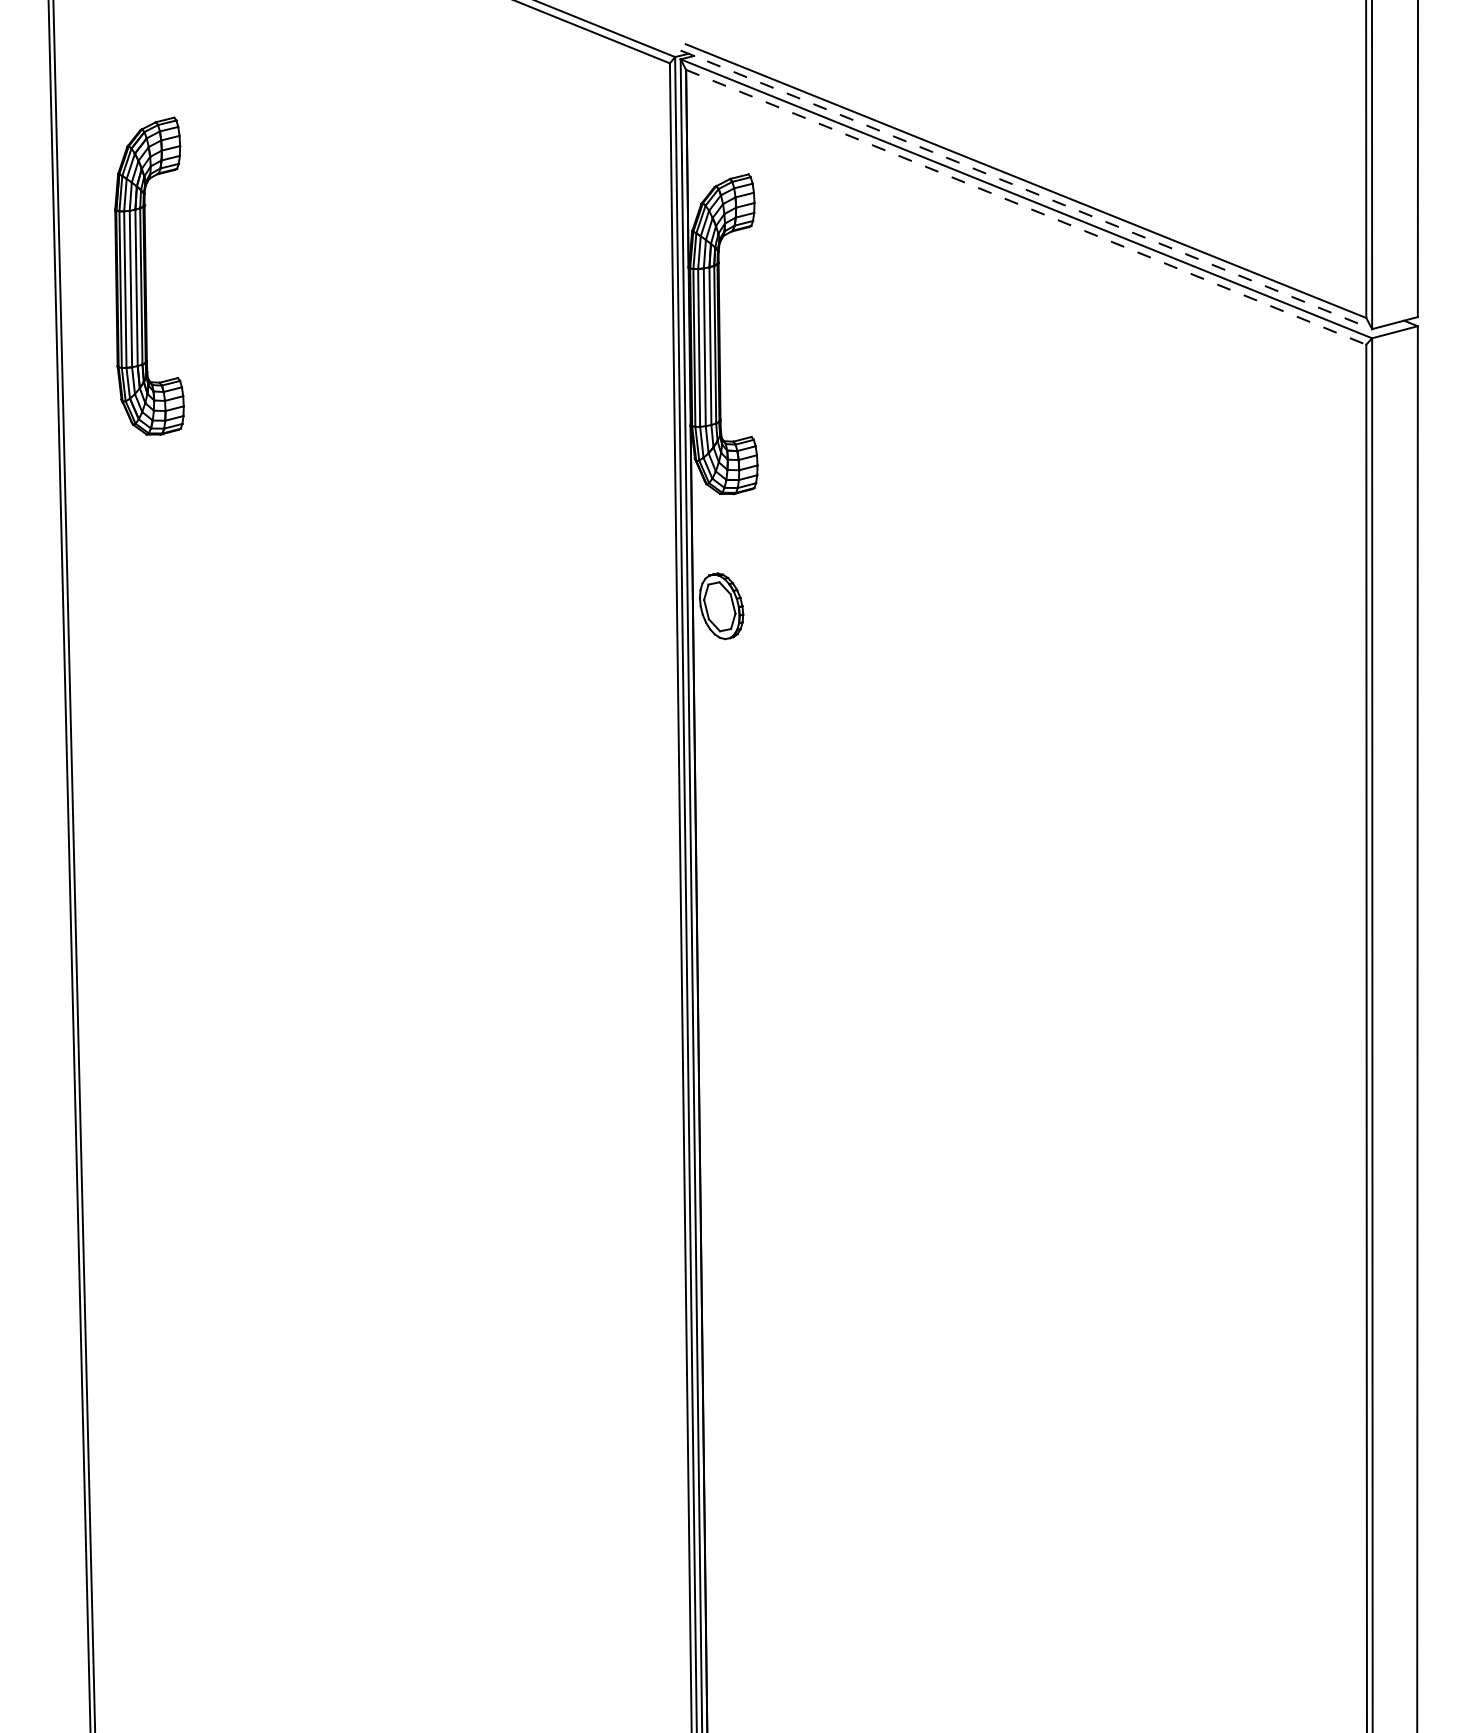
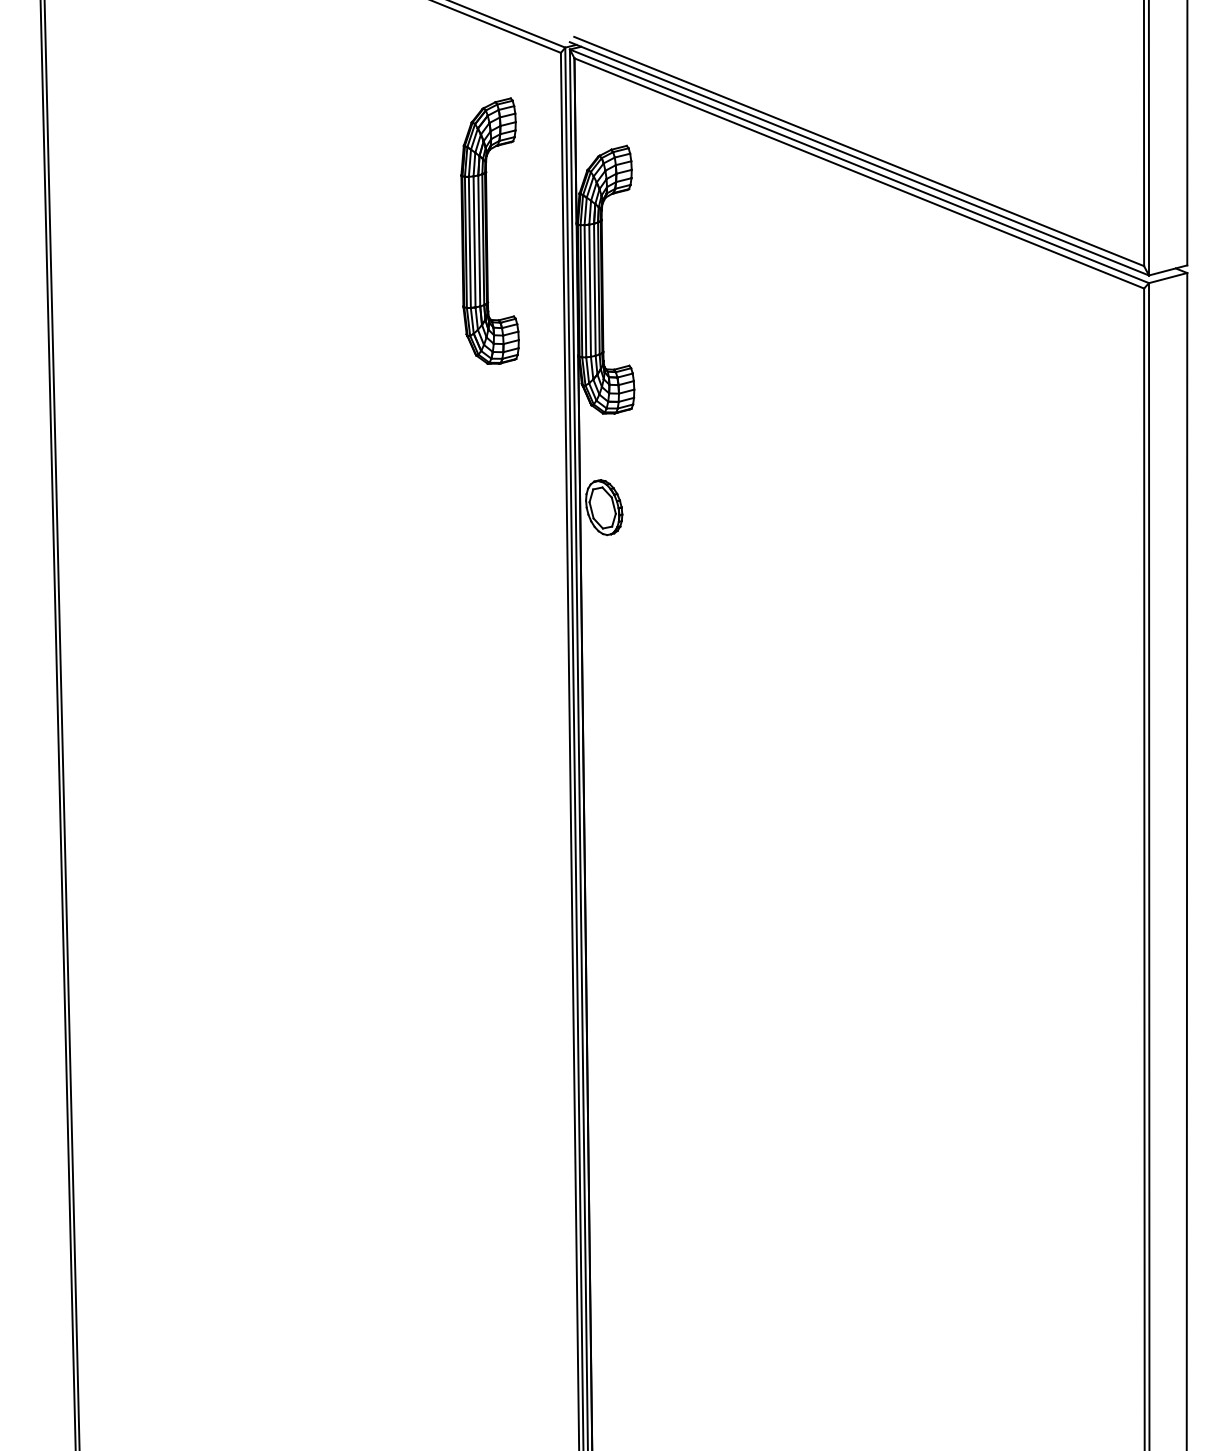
line: (1026, 190) -> (859, 159), dashed -> solid
line: (1026, 207) -> (859, 173), dashed -> solid
part: (148, 275) -> (489, 230), moved

